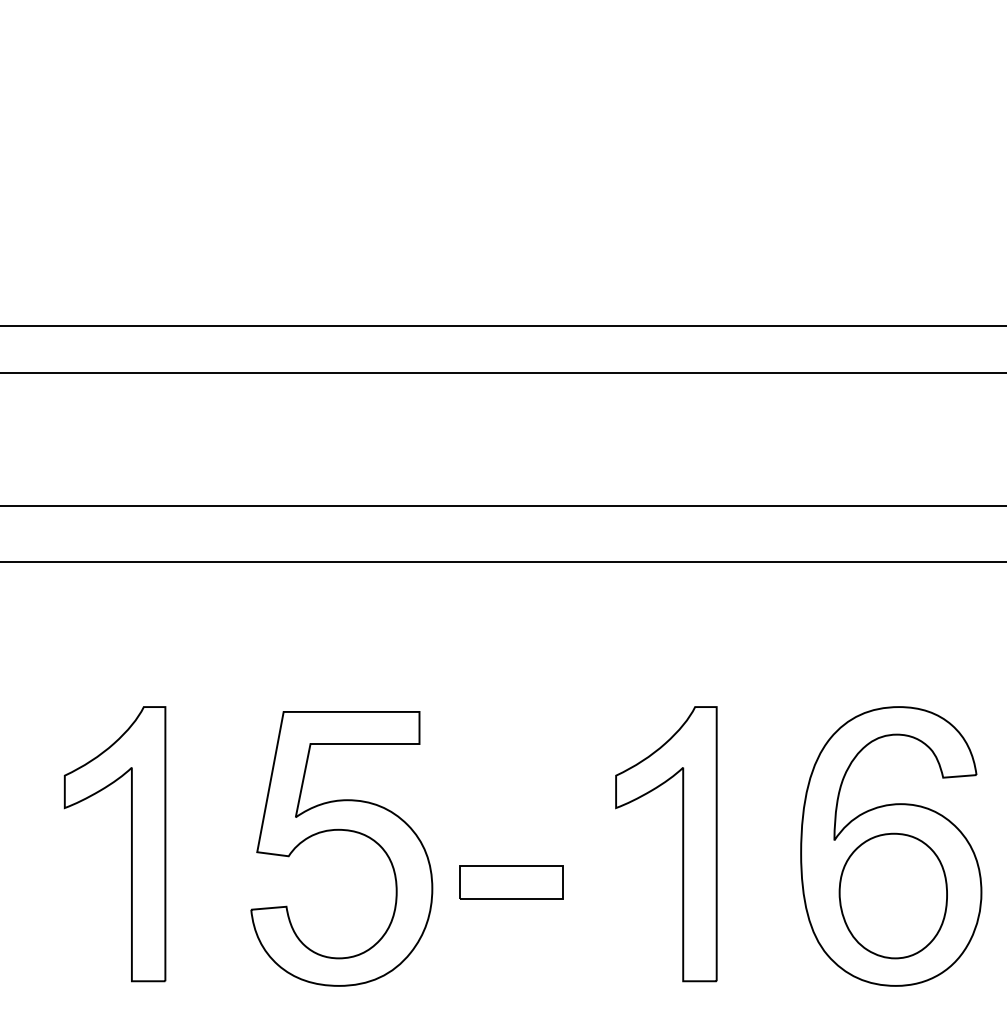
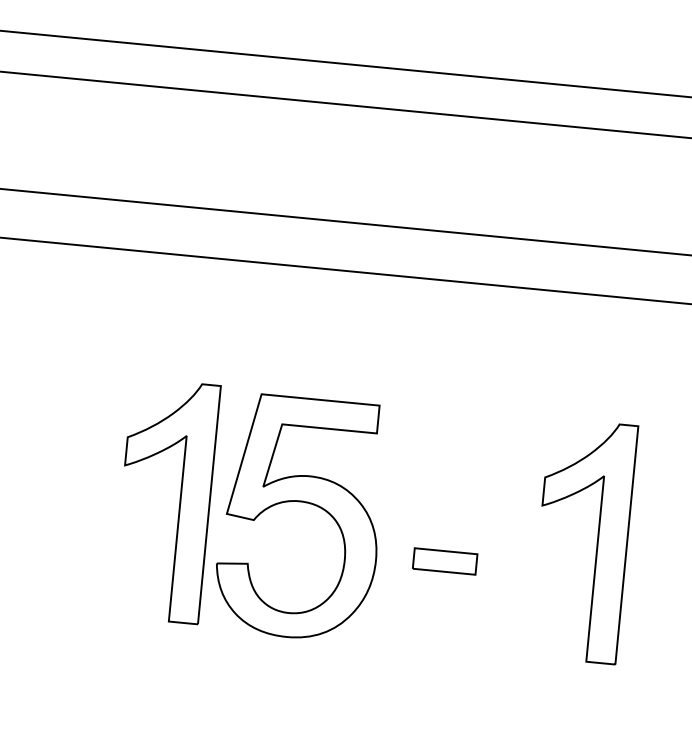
part: (131, 844) -> (179, 502), moved
part: (511, 882) -> (445, 561), size x0.7

